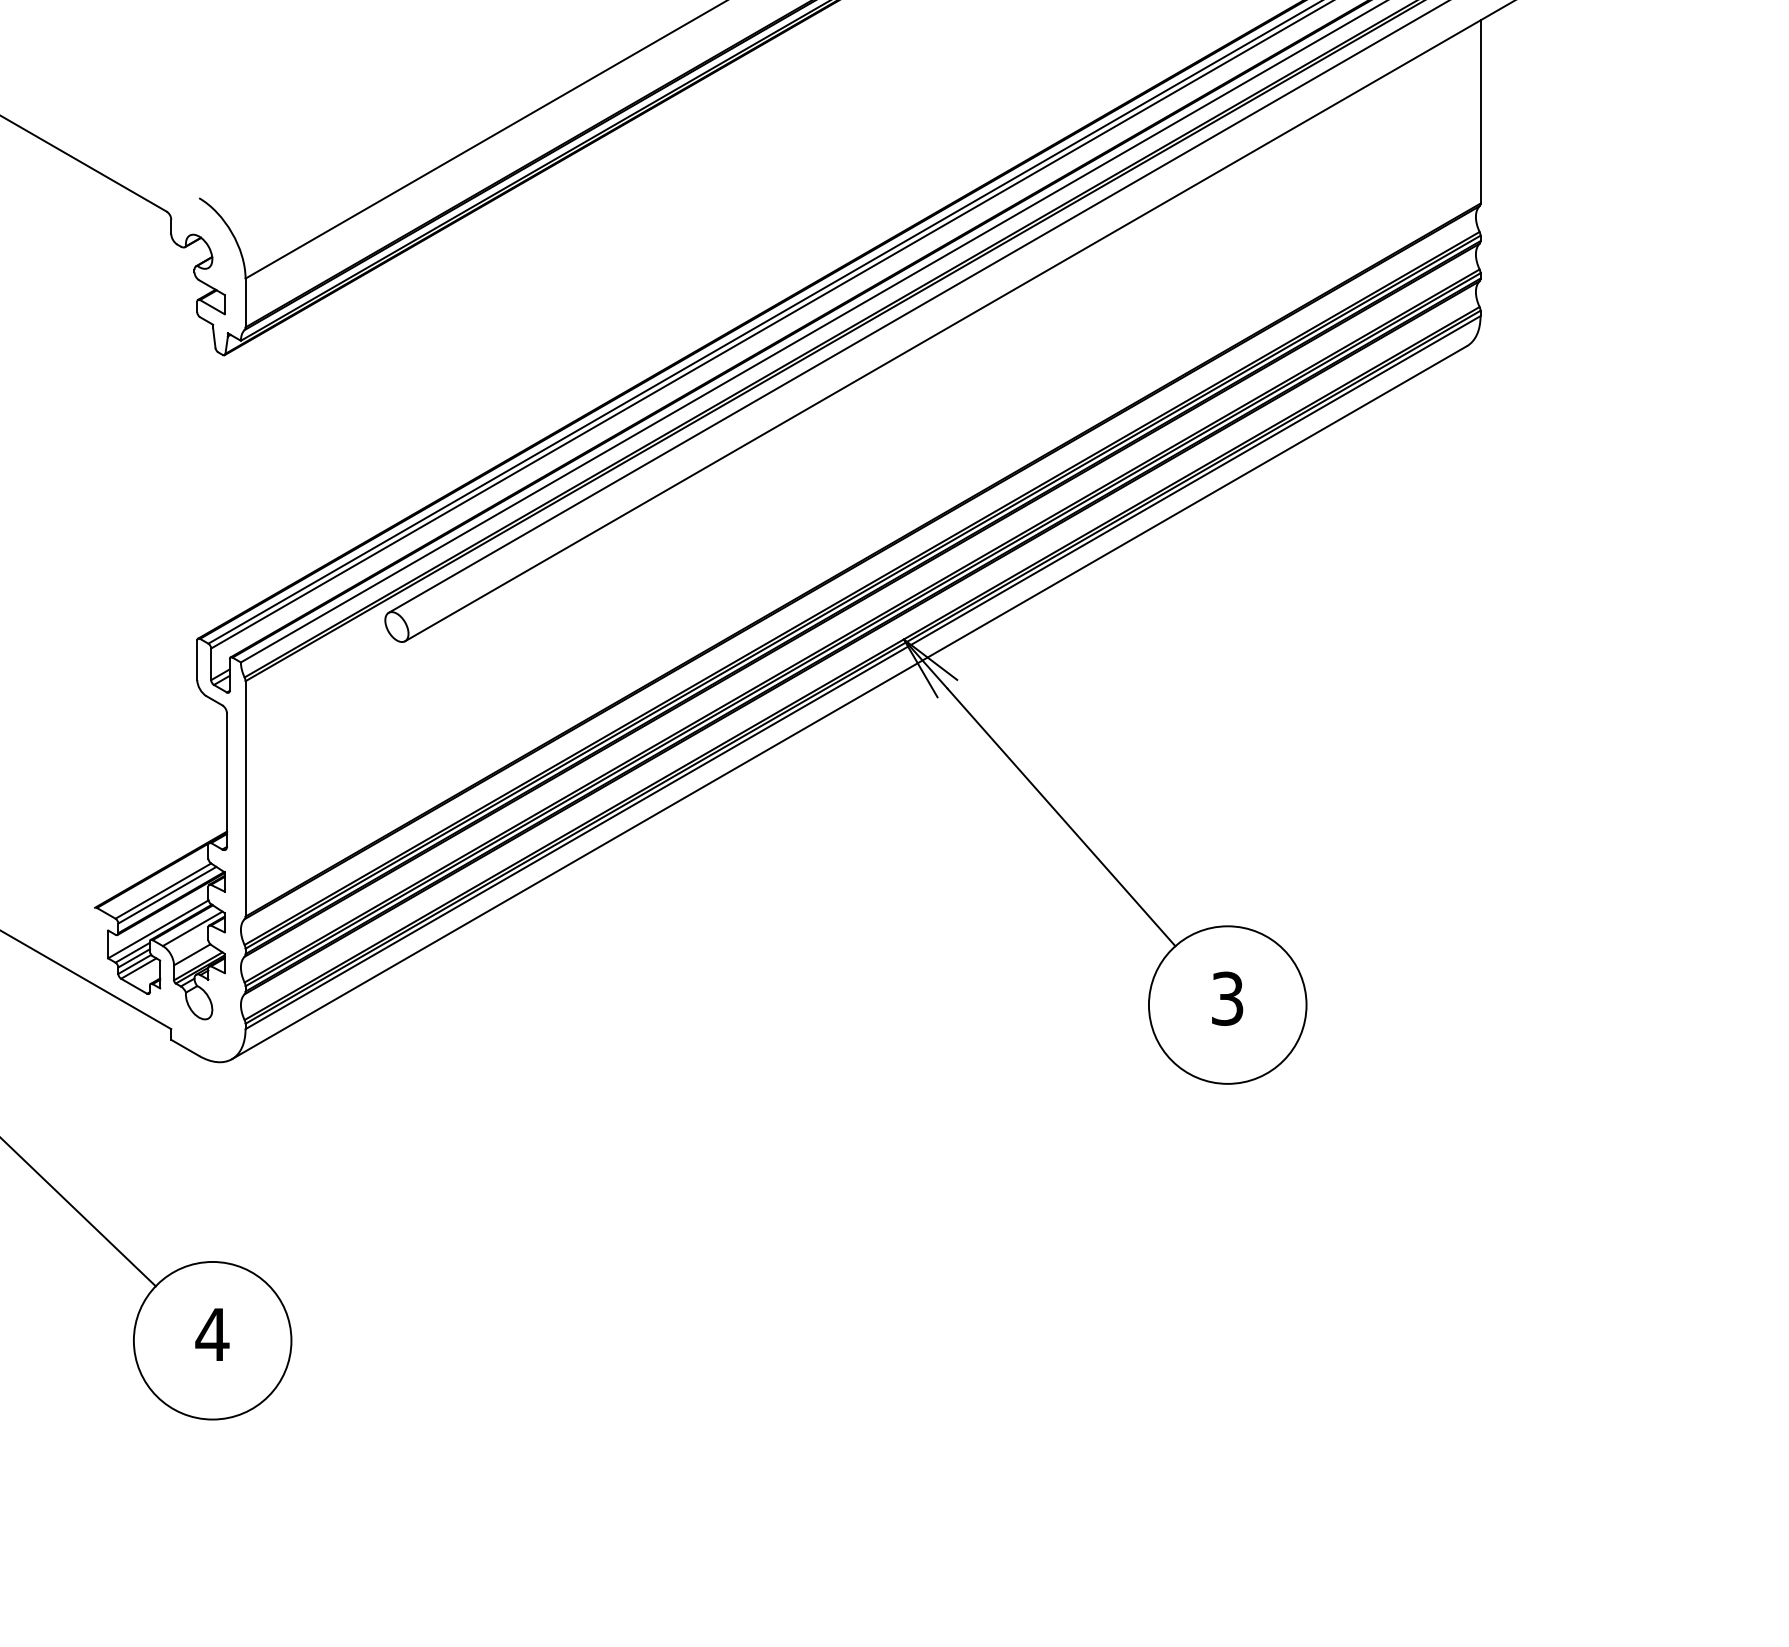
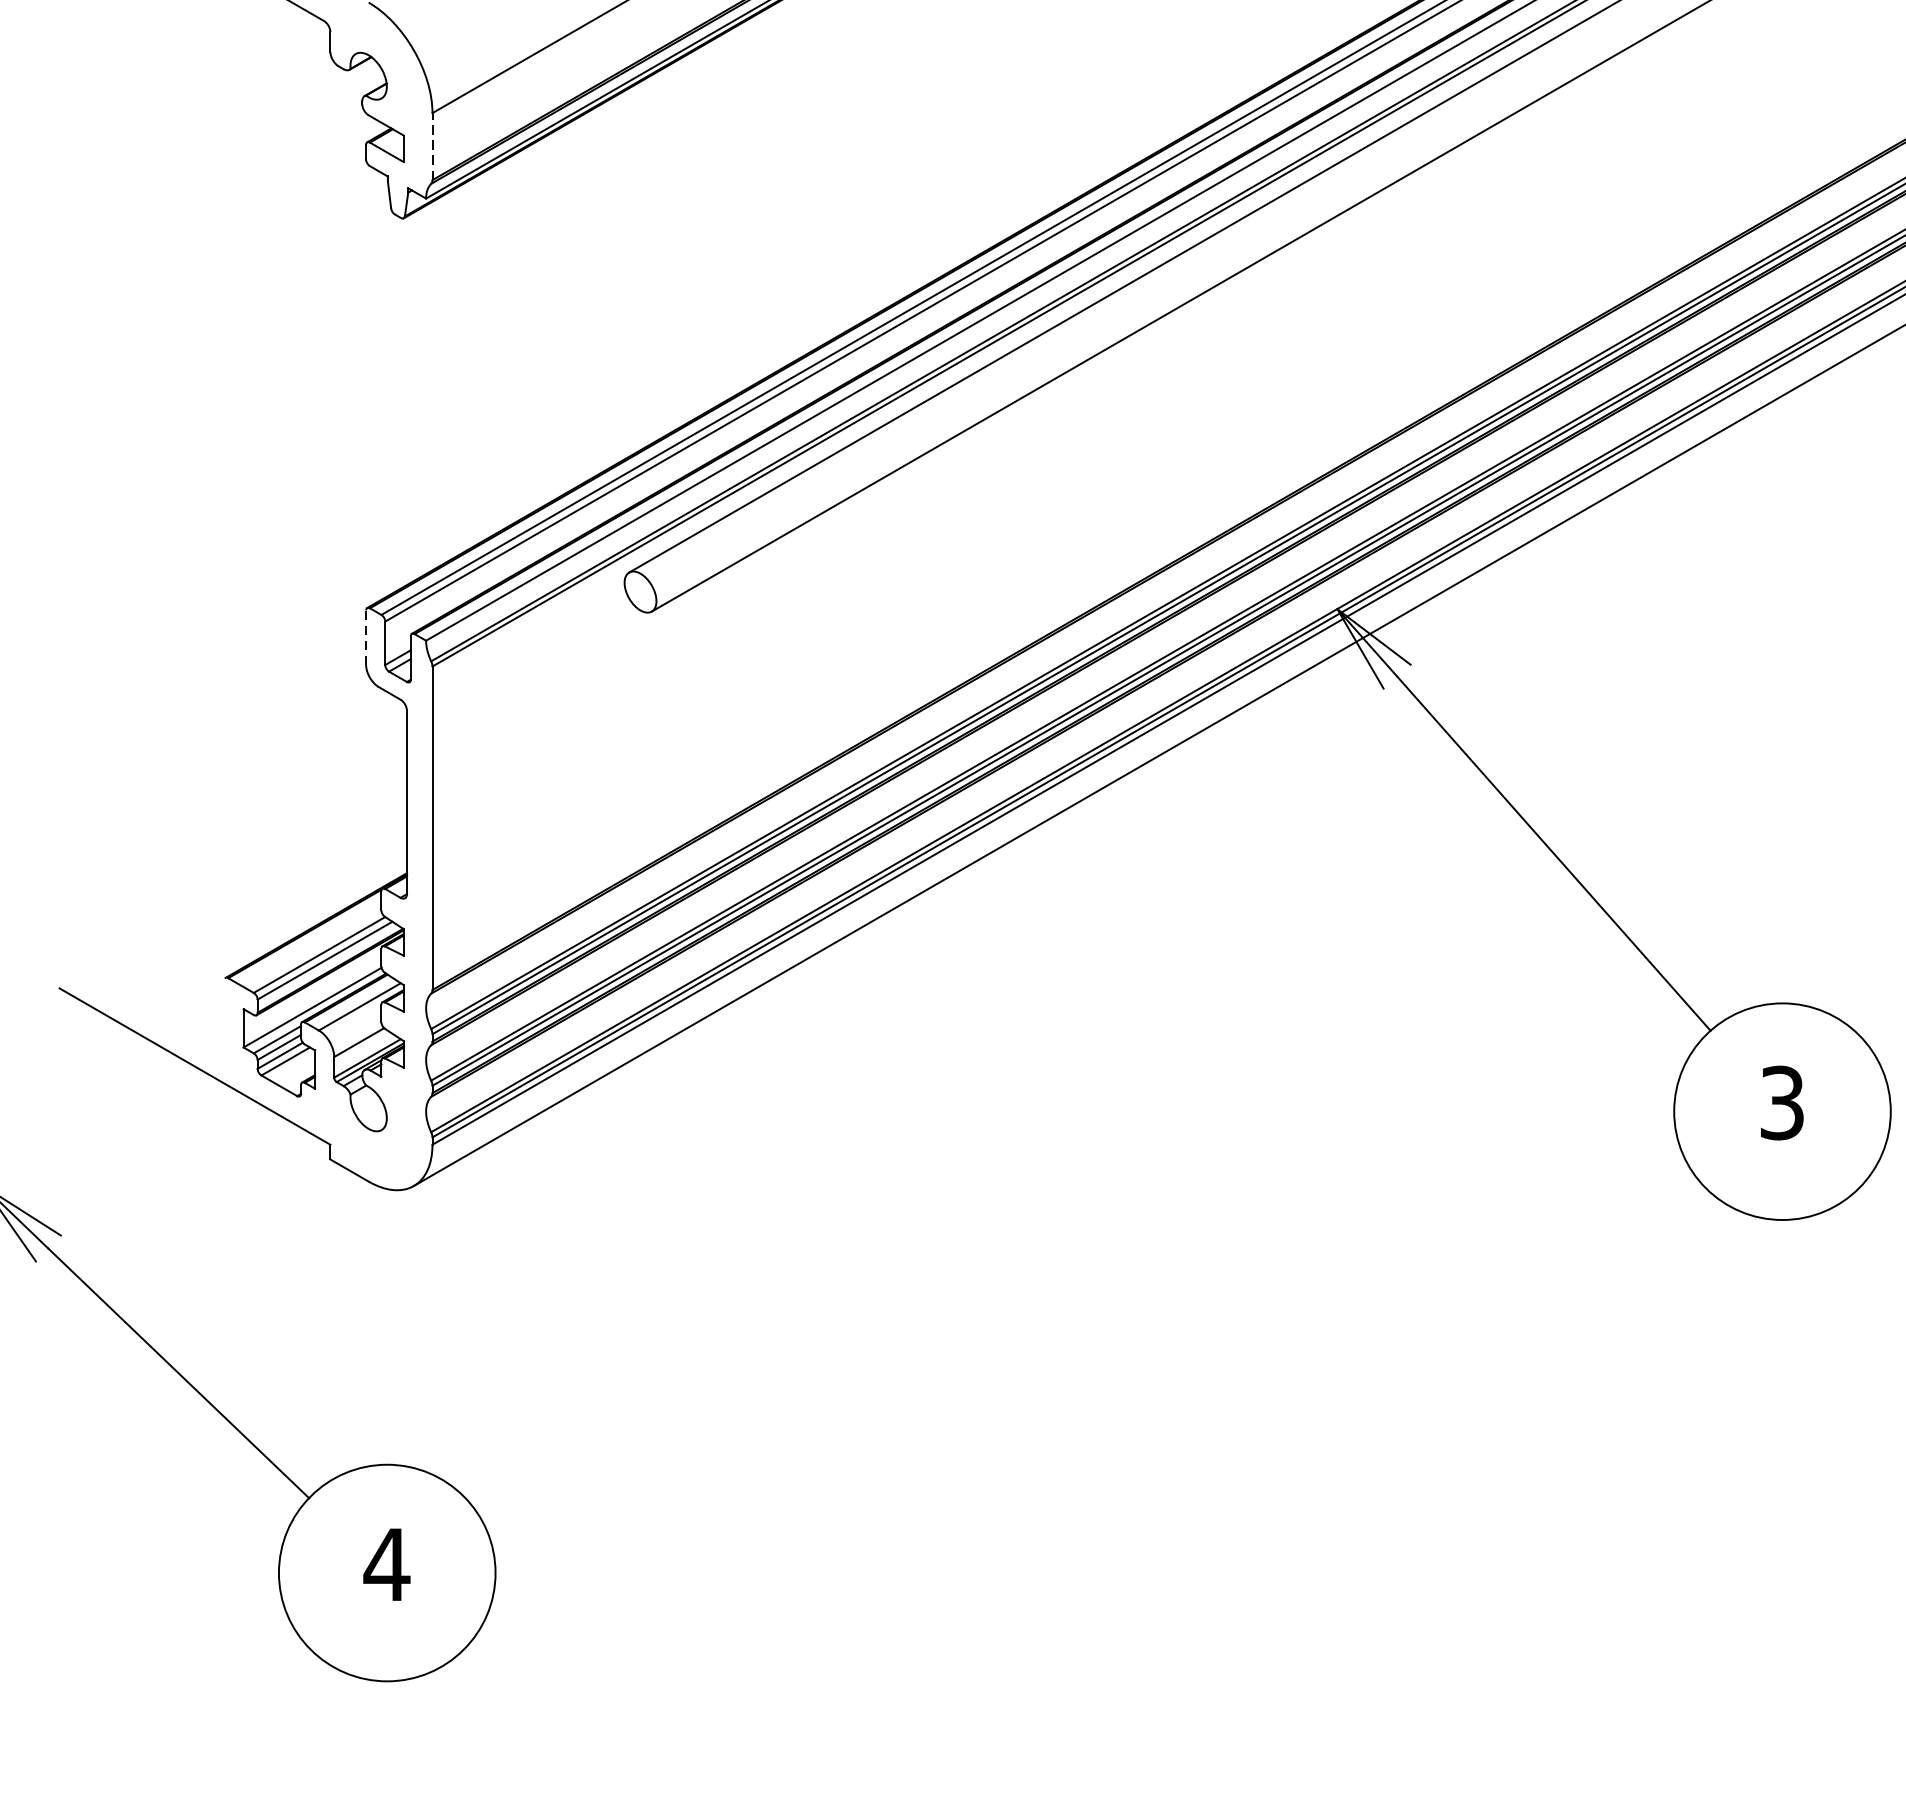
line: (245, 302) -> (432, 145), solid -> dashed
line: (197, 660) -> (366, 638), solid -> dashed

